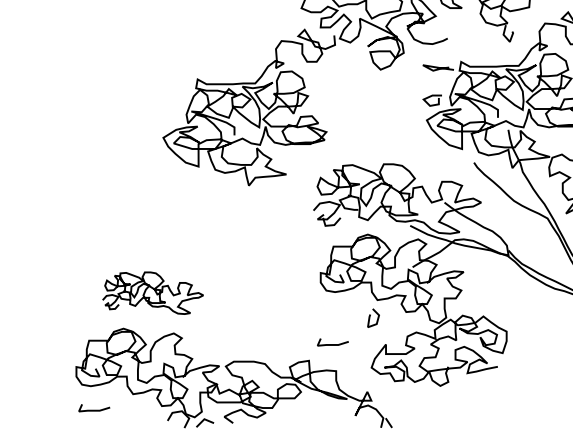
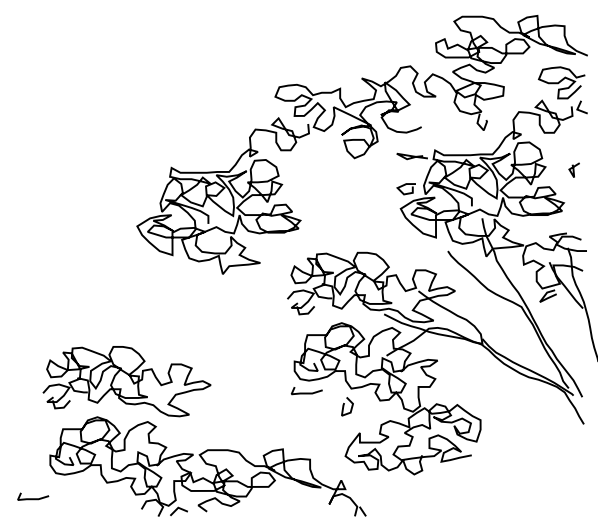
part: (152, 292) -> (126, 381), size x1.67
line: (332, 343) -> (306, 392), moved
line: (94, 409) -> (33, 498), moved

